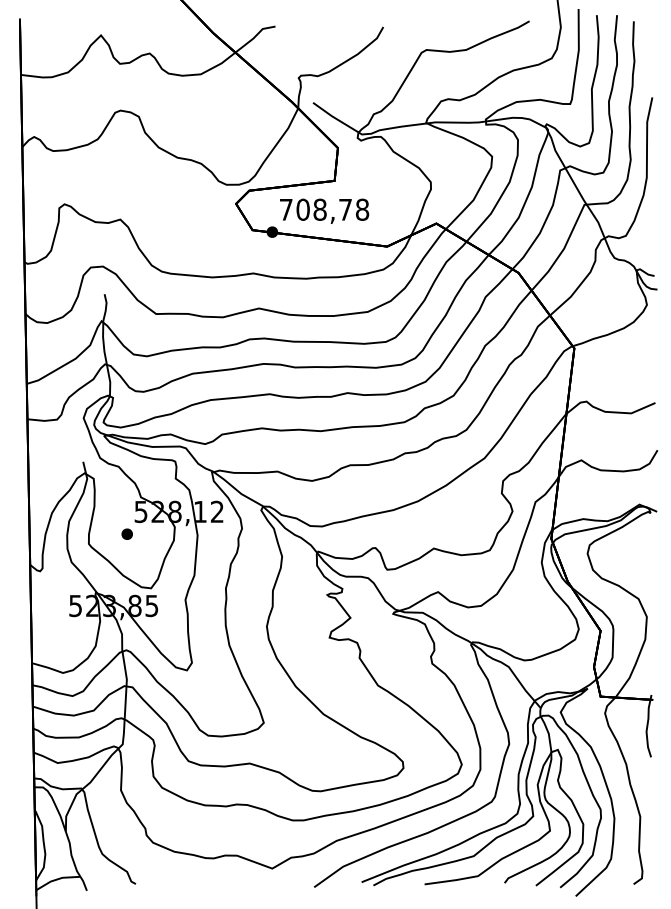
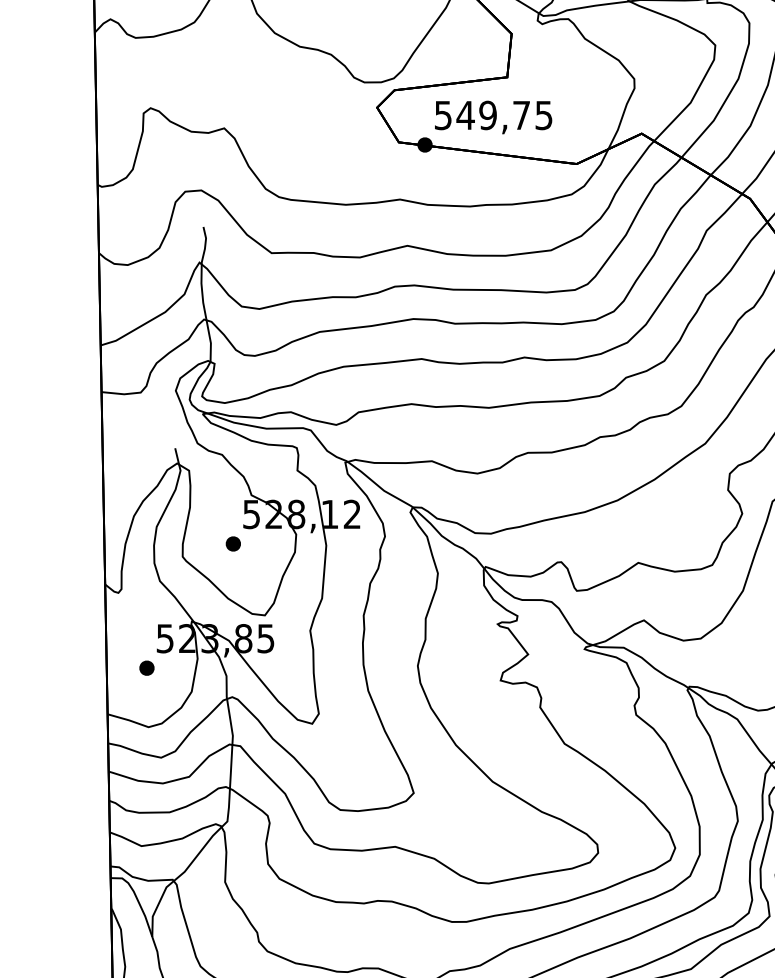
text: (324, 209) -> (493, 115), 708,78 -> 549,75
part: (61, 627) -> (146, 667), added

